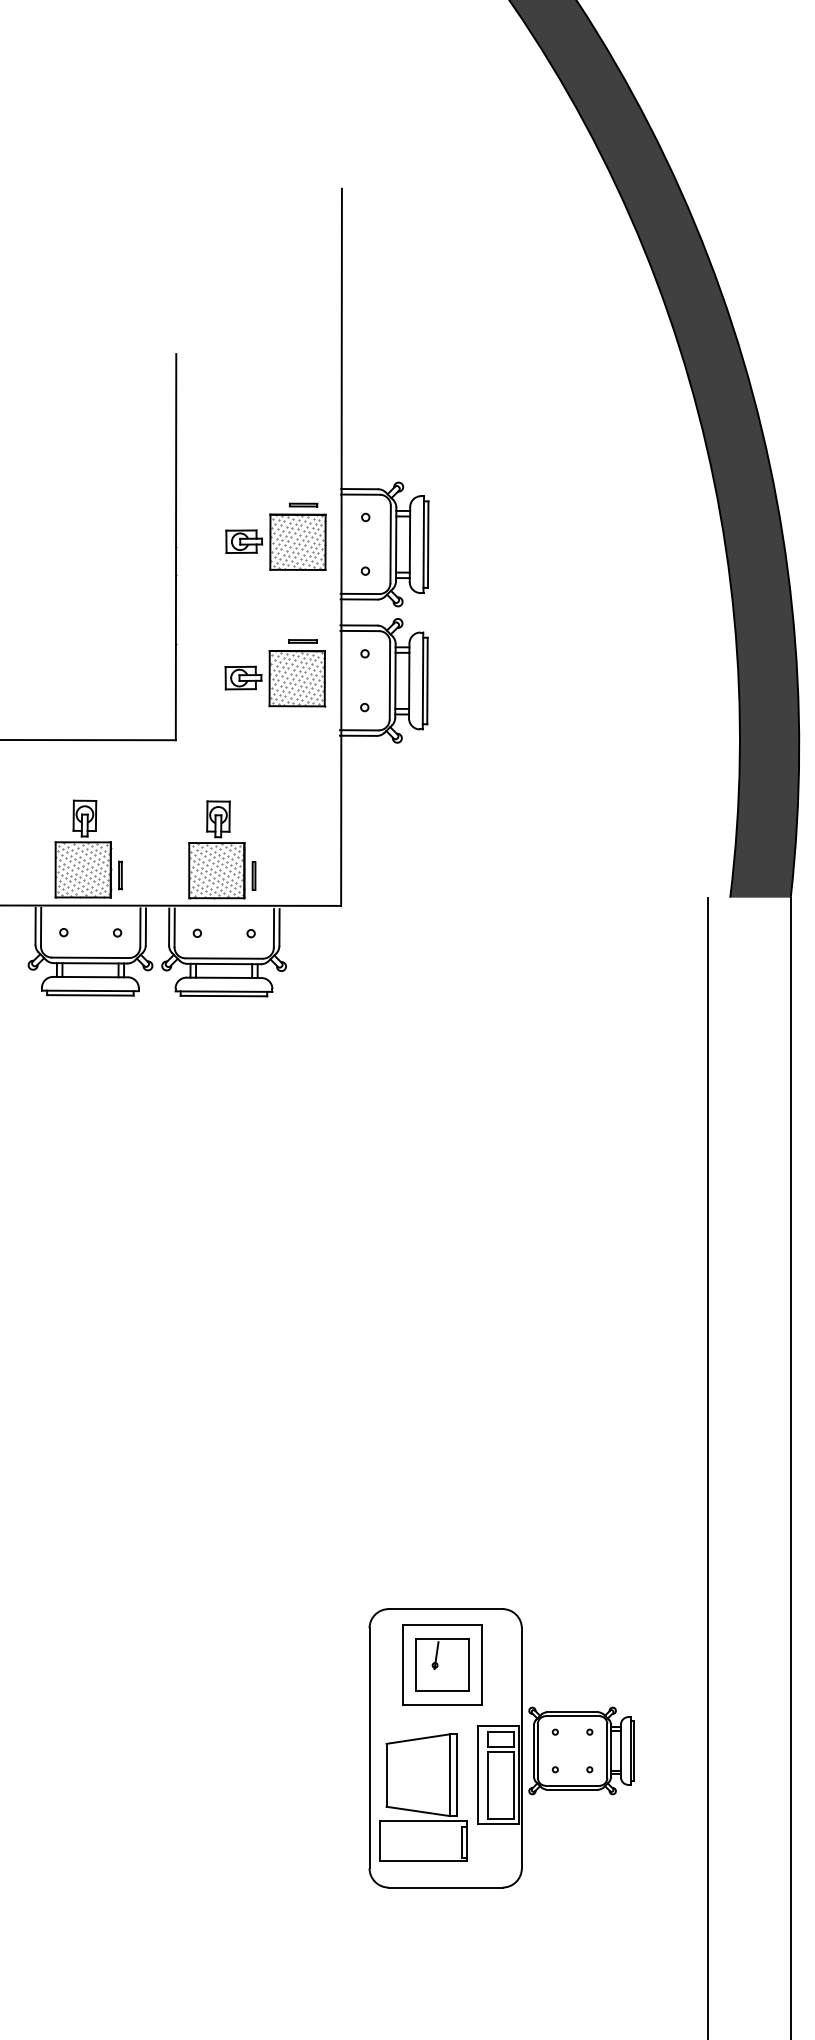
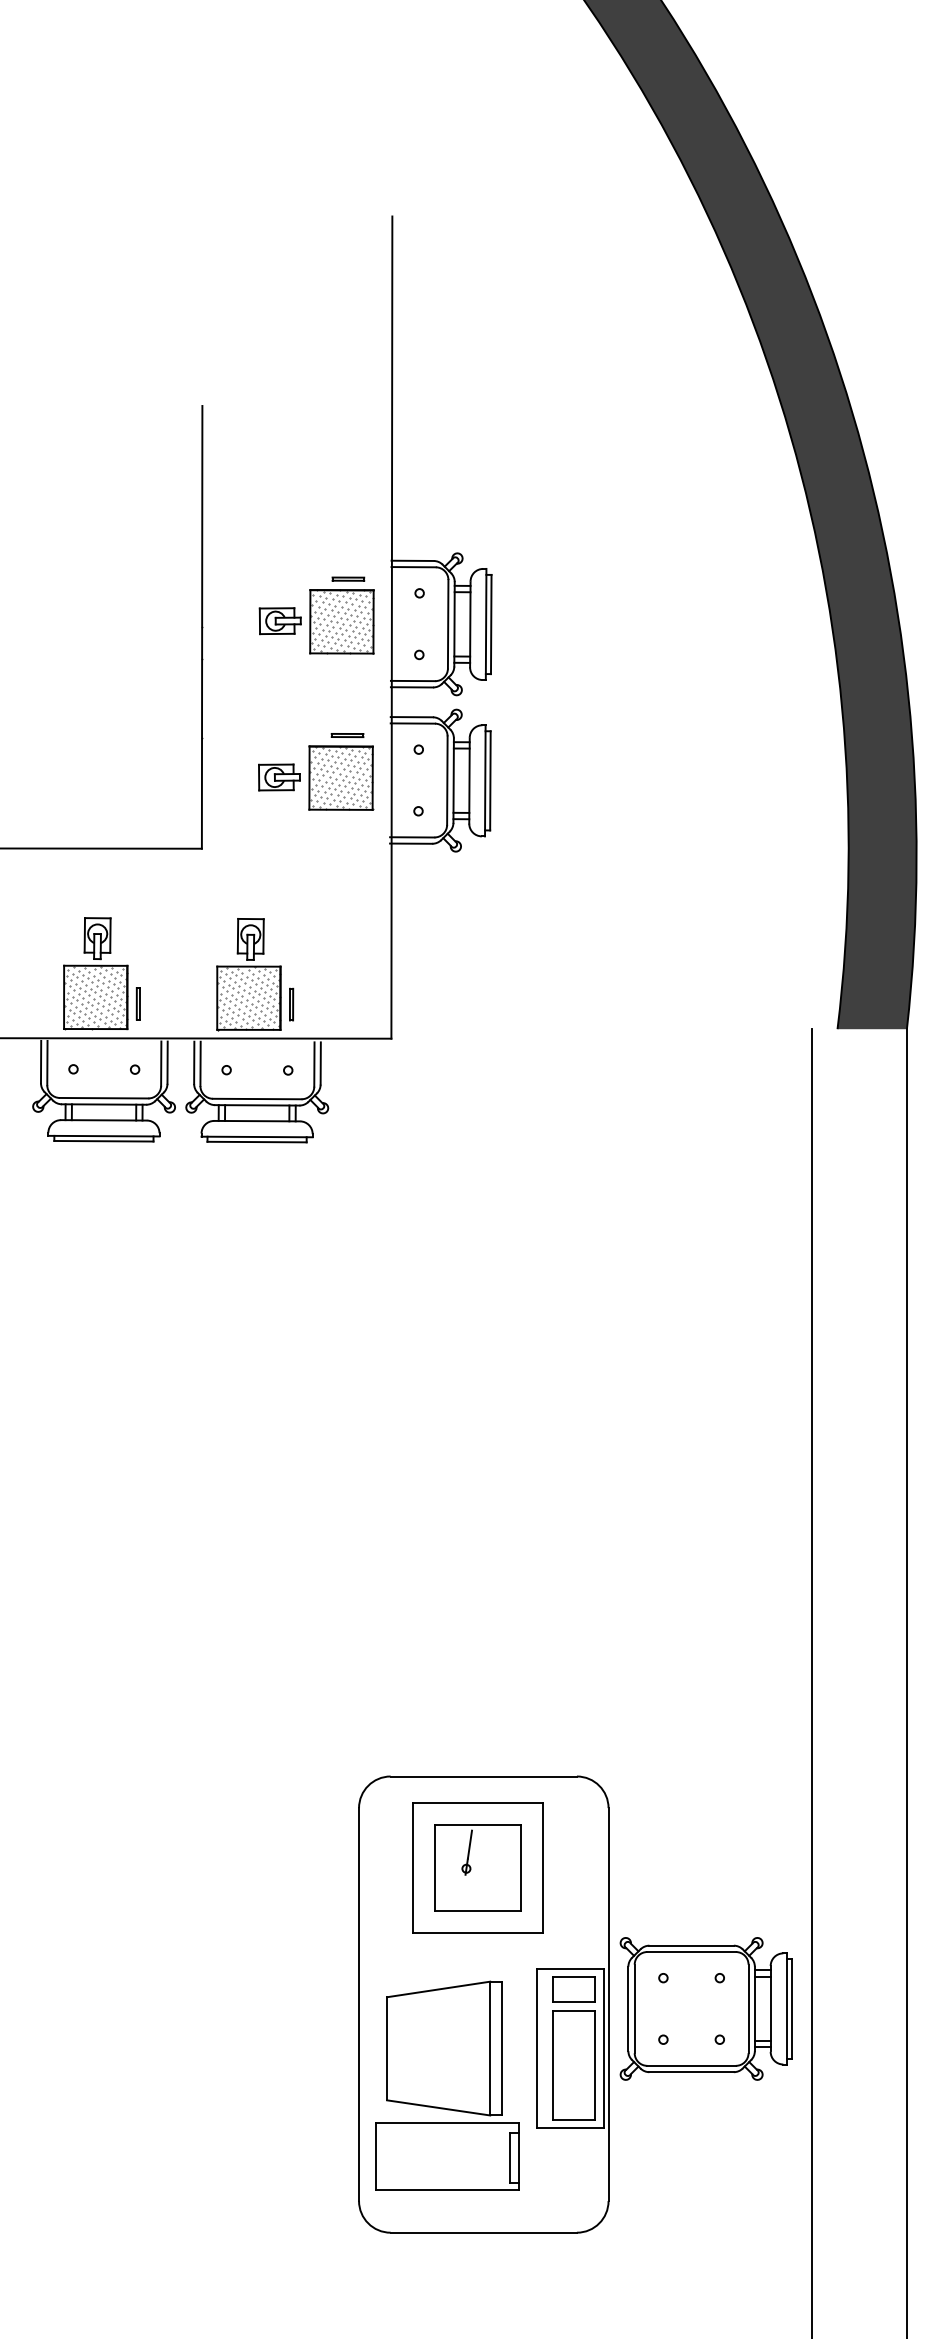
part: (501, 1748) -> (575, 2004), size x1.43

